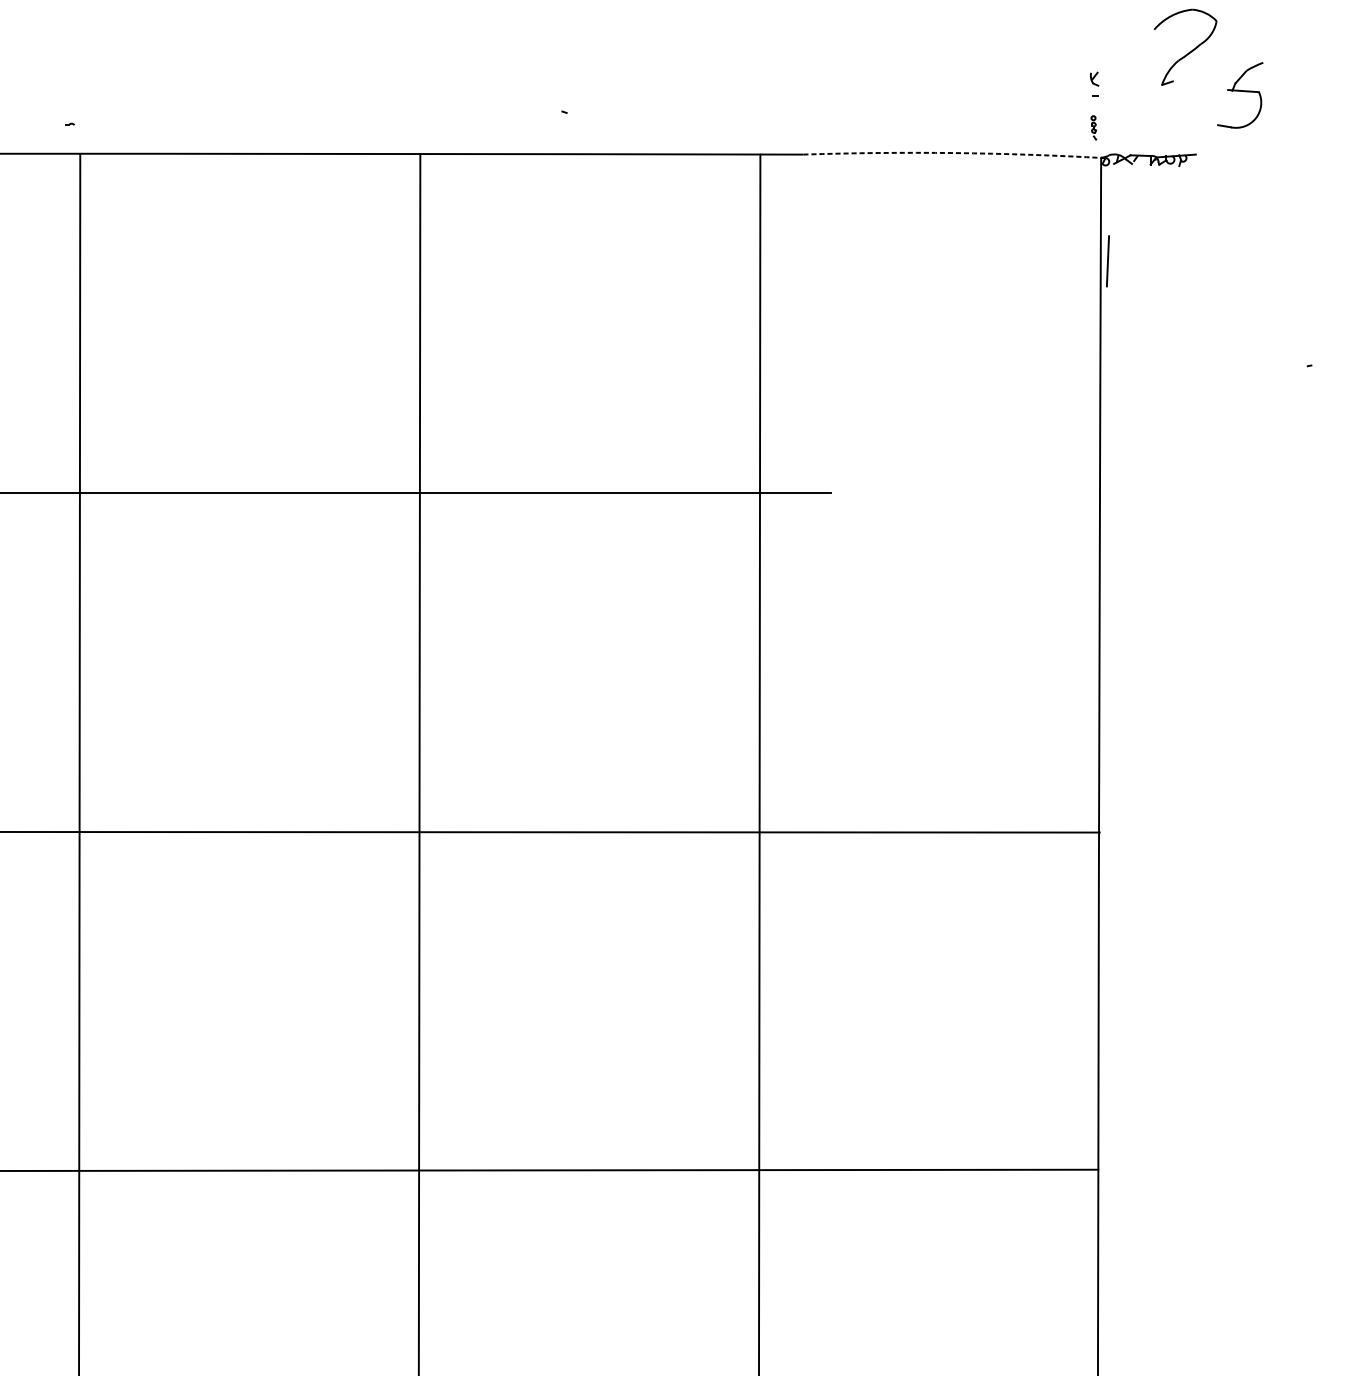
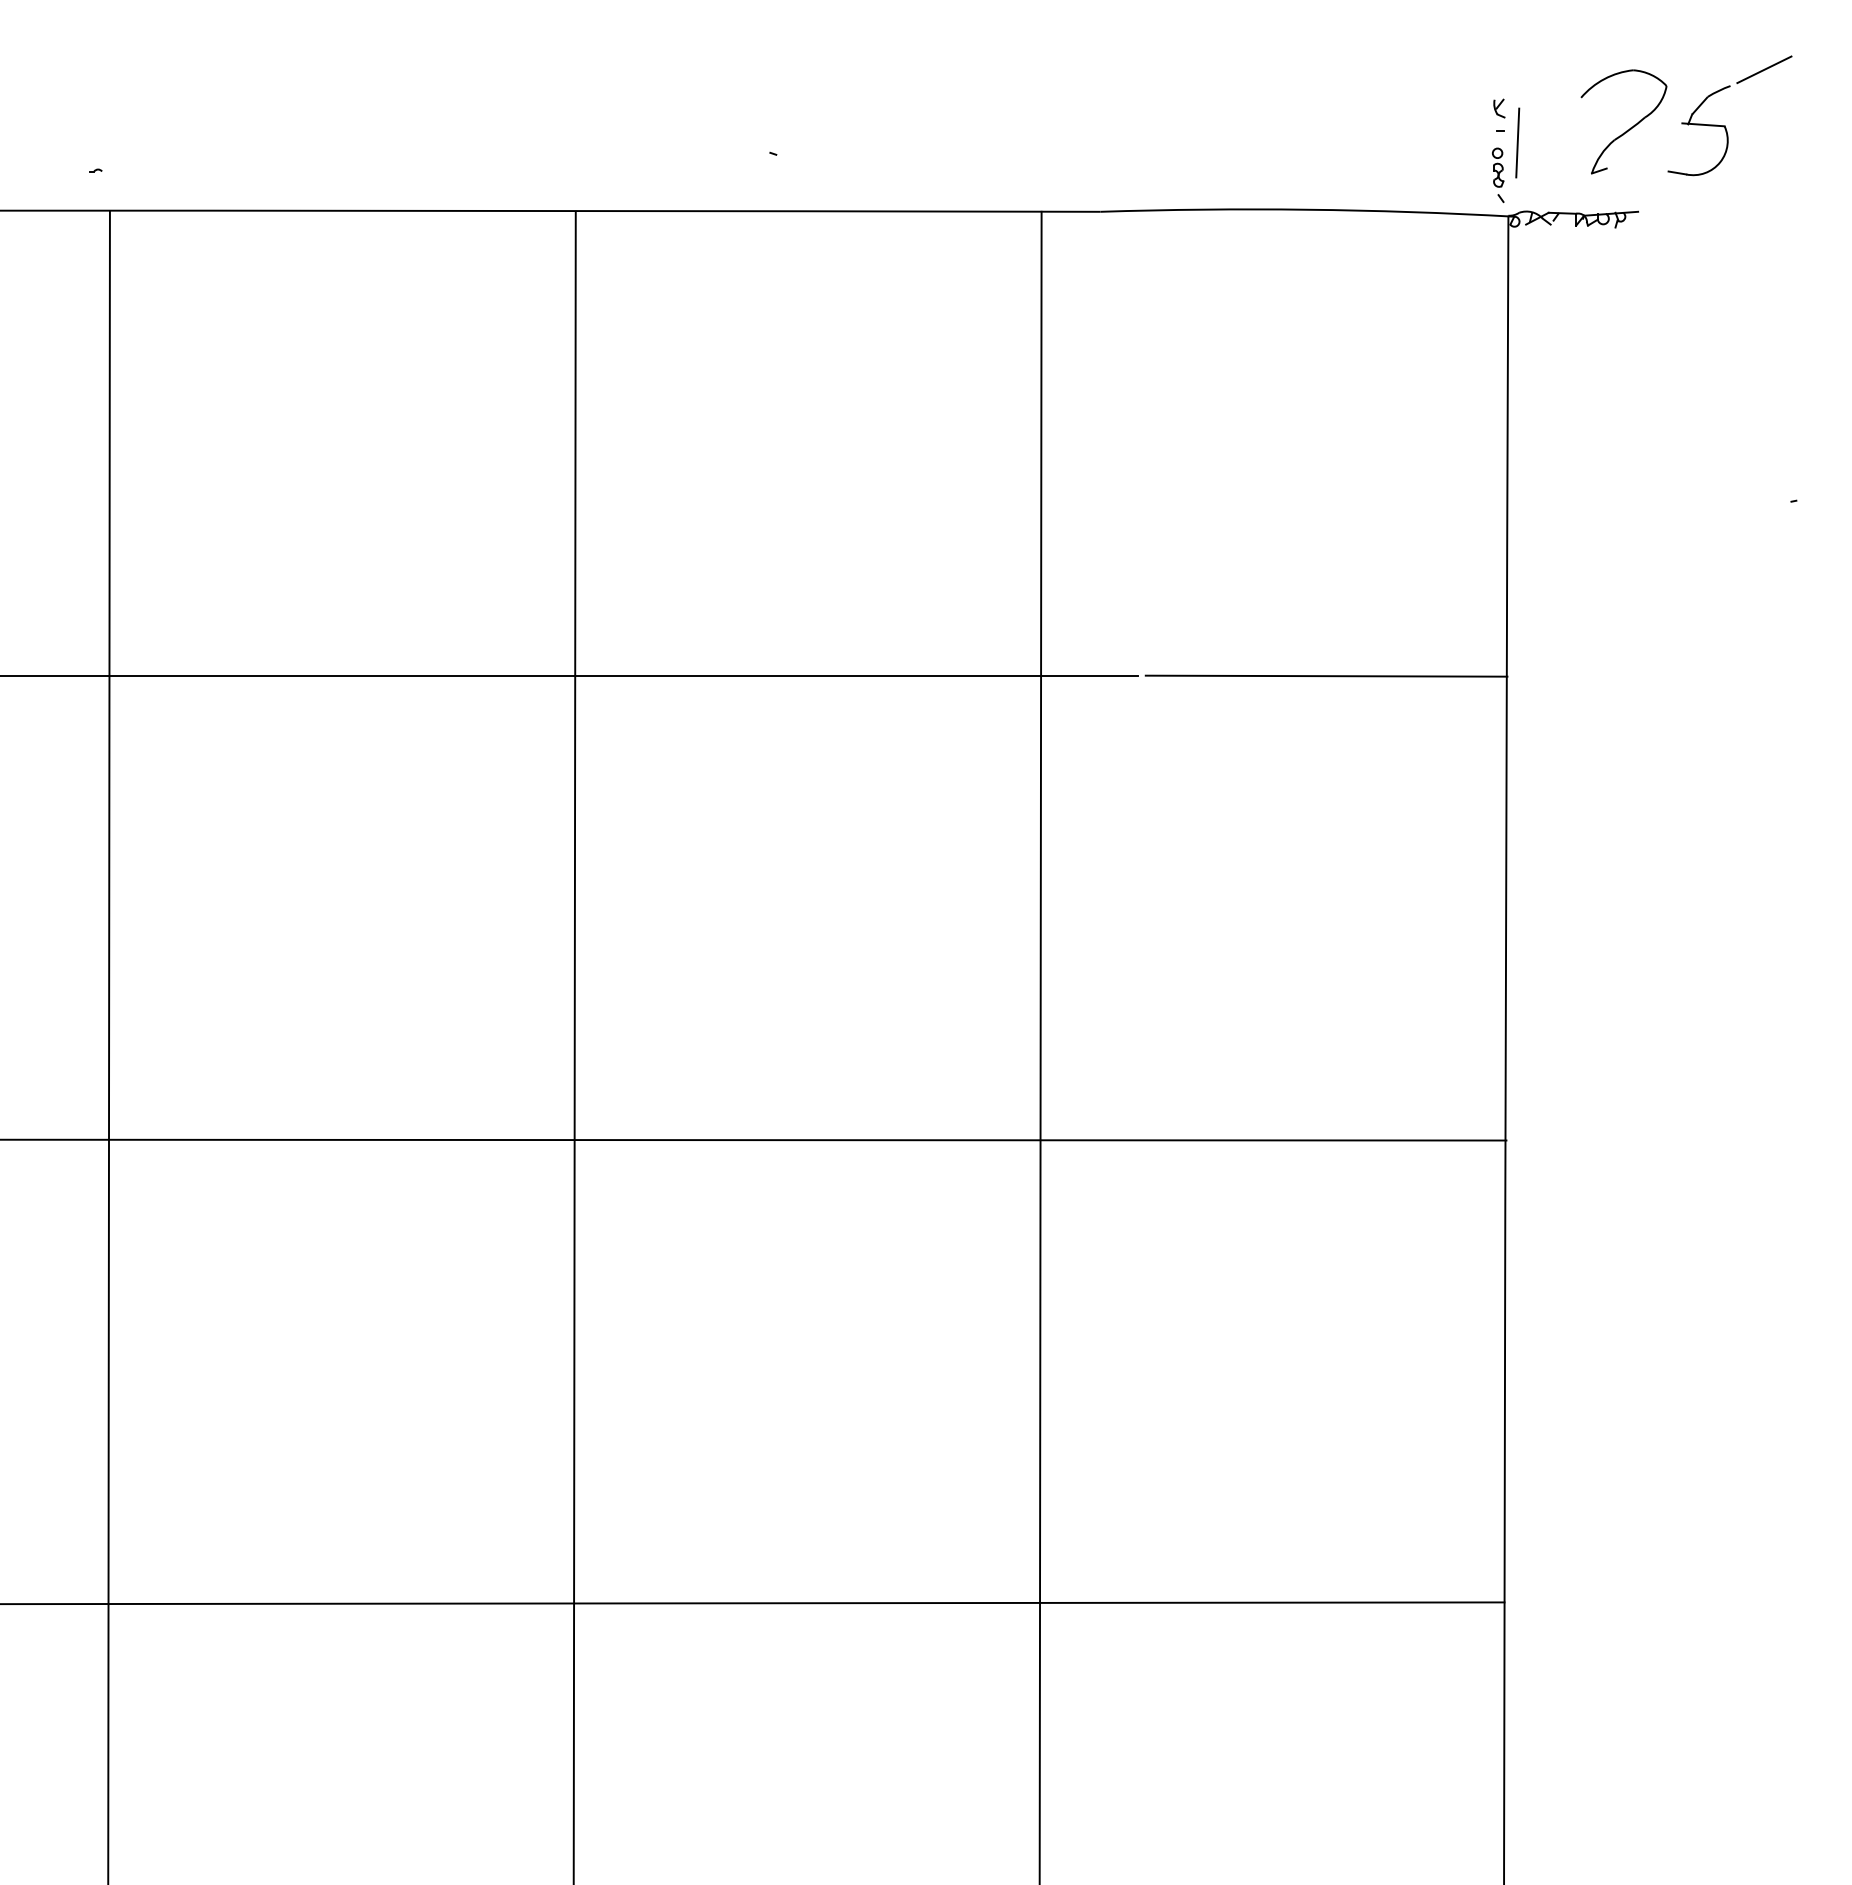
line: (1288, 50) -> (1764, 69), added
part: (1190, 51) -> (1630, 127), moved
part: (1093, 127) -> (1498, 174), size x1.67
arc: (954, 152) -> (1307, 209), dashed -> solid
line: (1107, 260) -> (1517, 142), moved
line: (968, 493) -> (1326, 675), added

